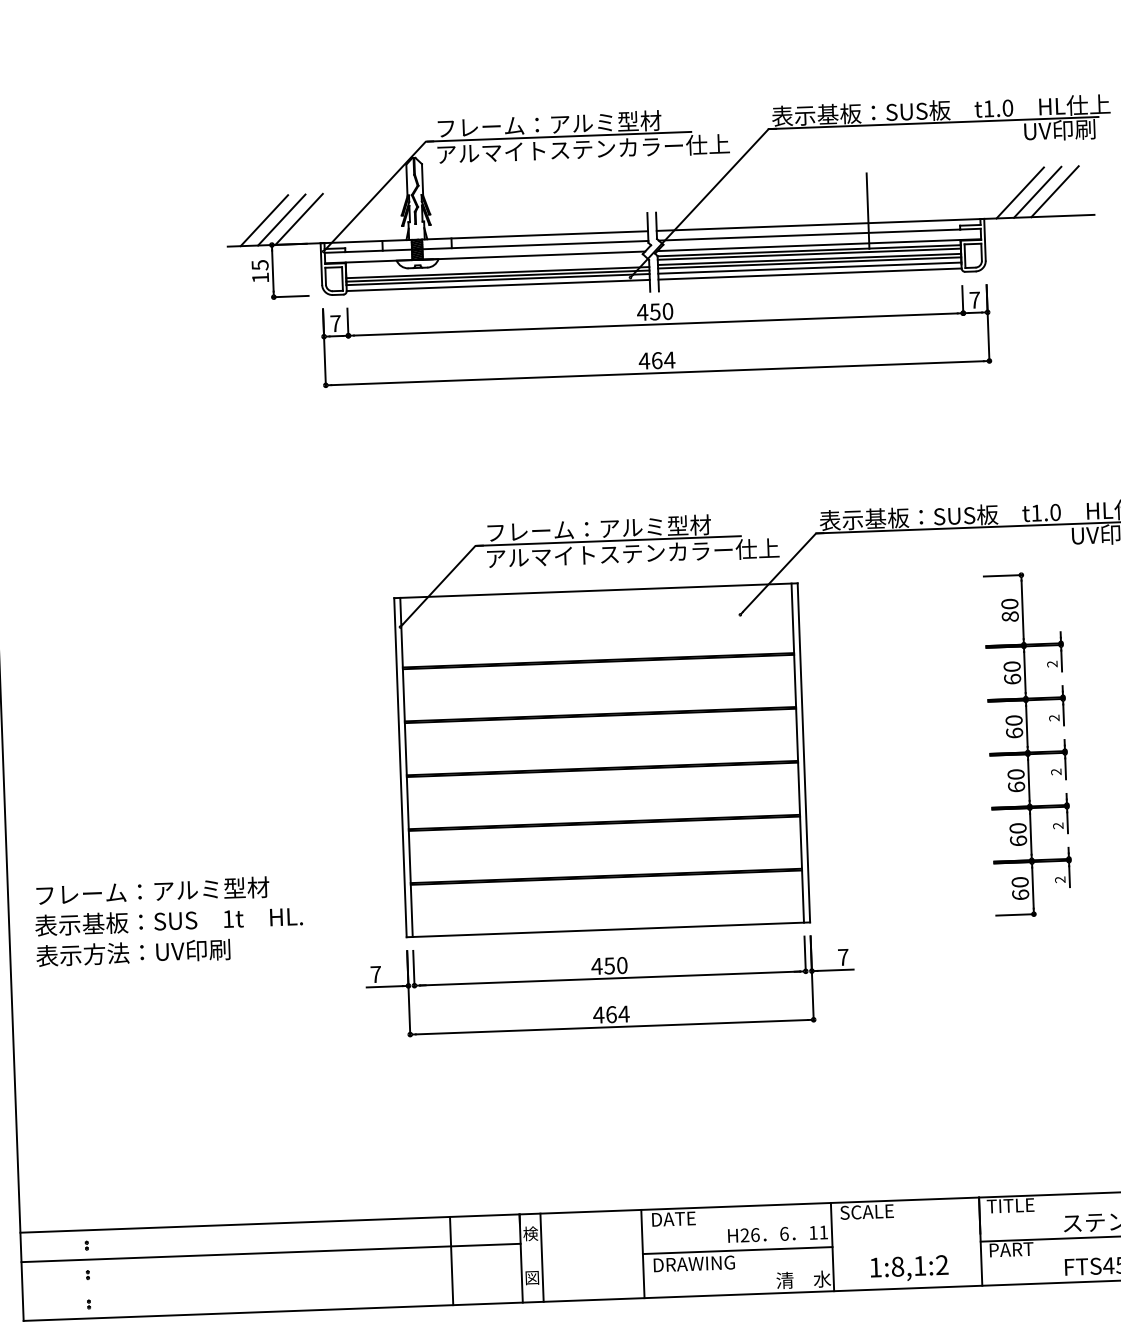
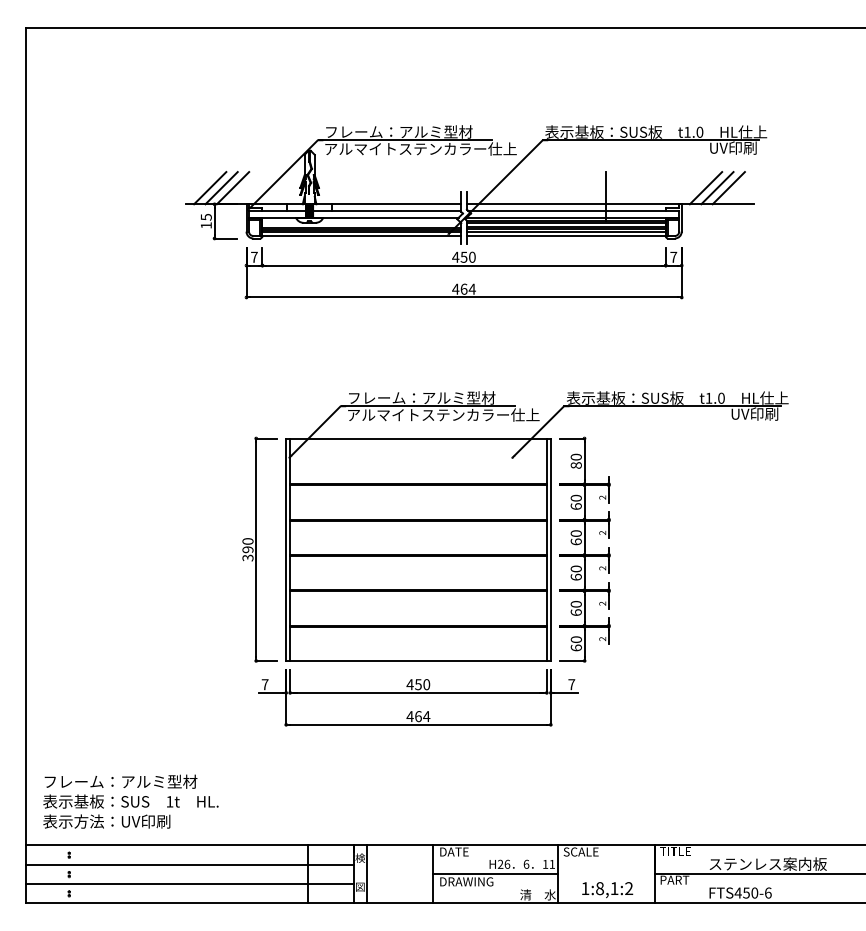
part: (1027, 744) -> (584, 549), moved
part: (359, 768) -> (259, 549), added
text: (168, 920) -> (130, 801), moved
line: (271, 1281) -> (189, 883), added

